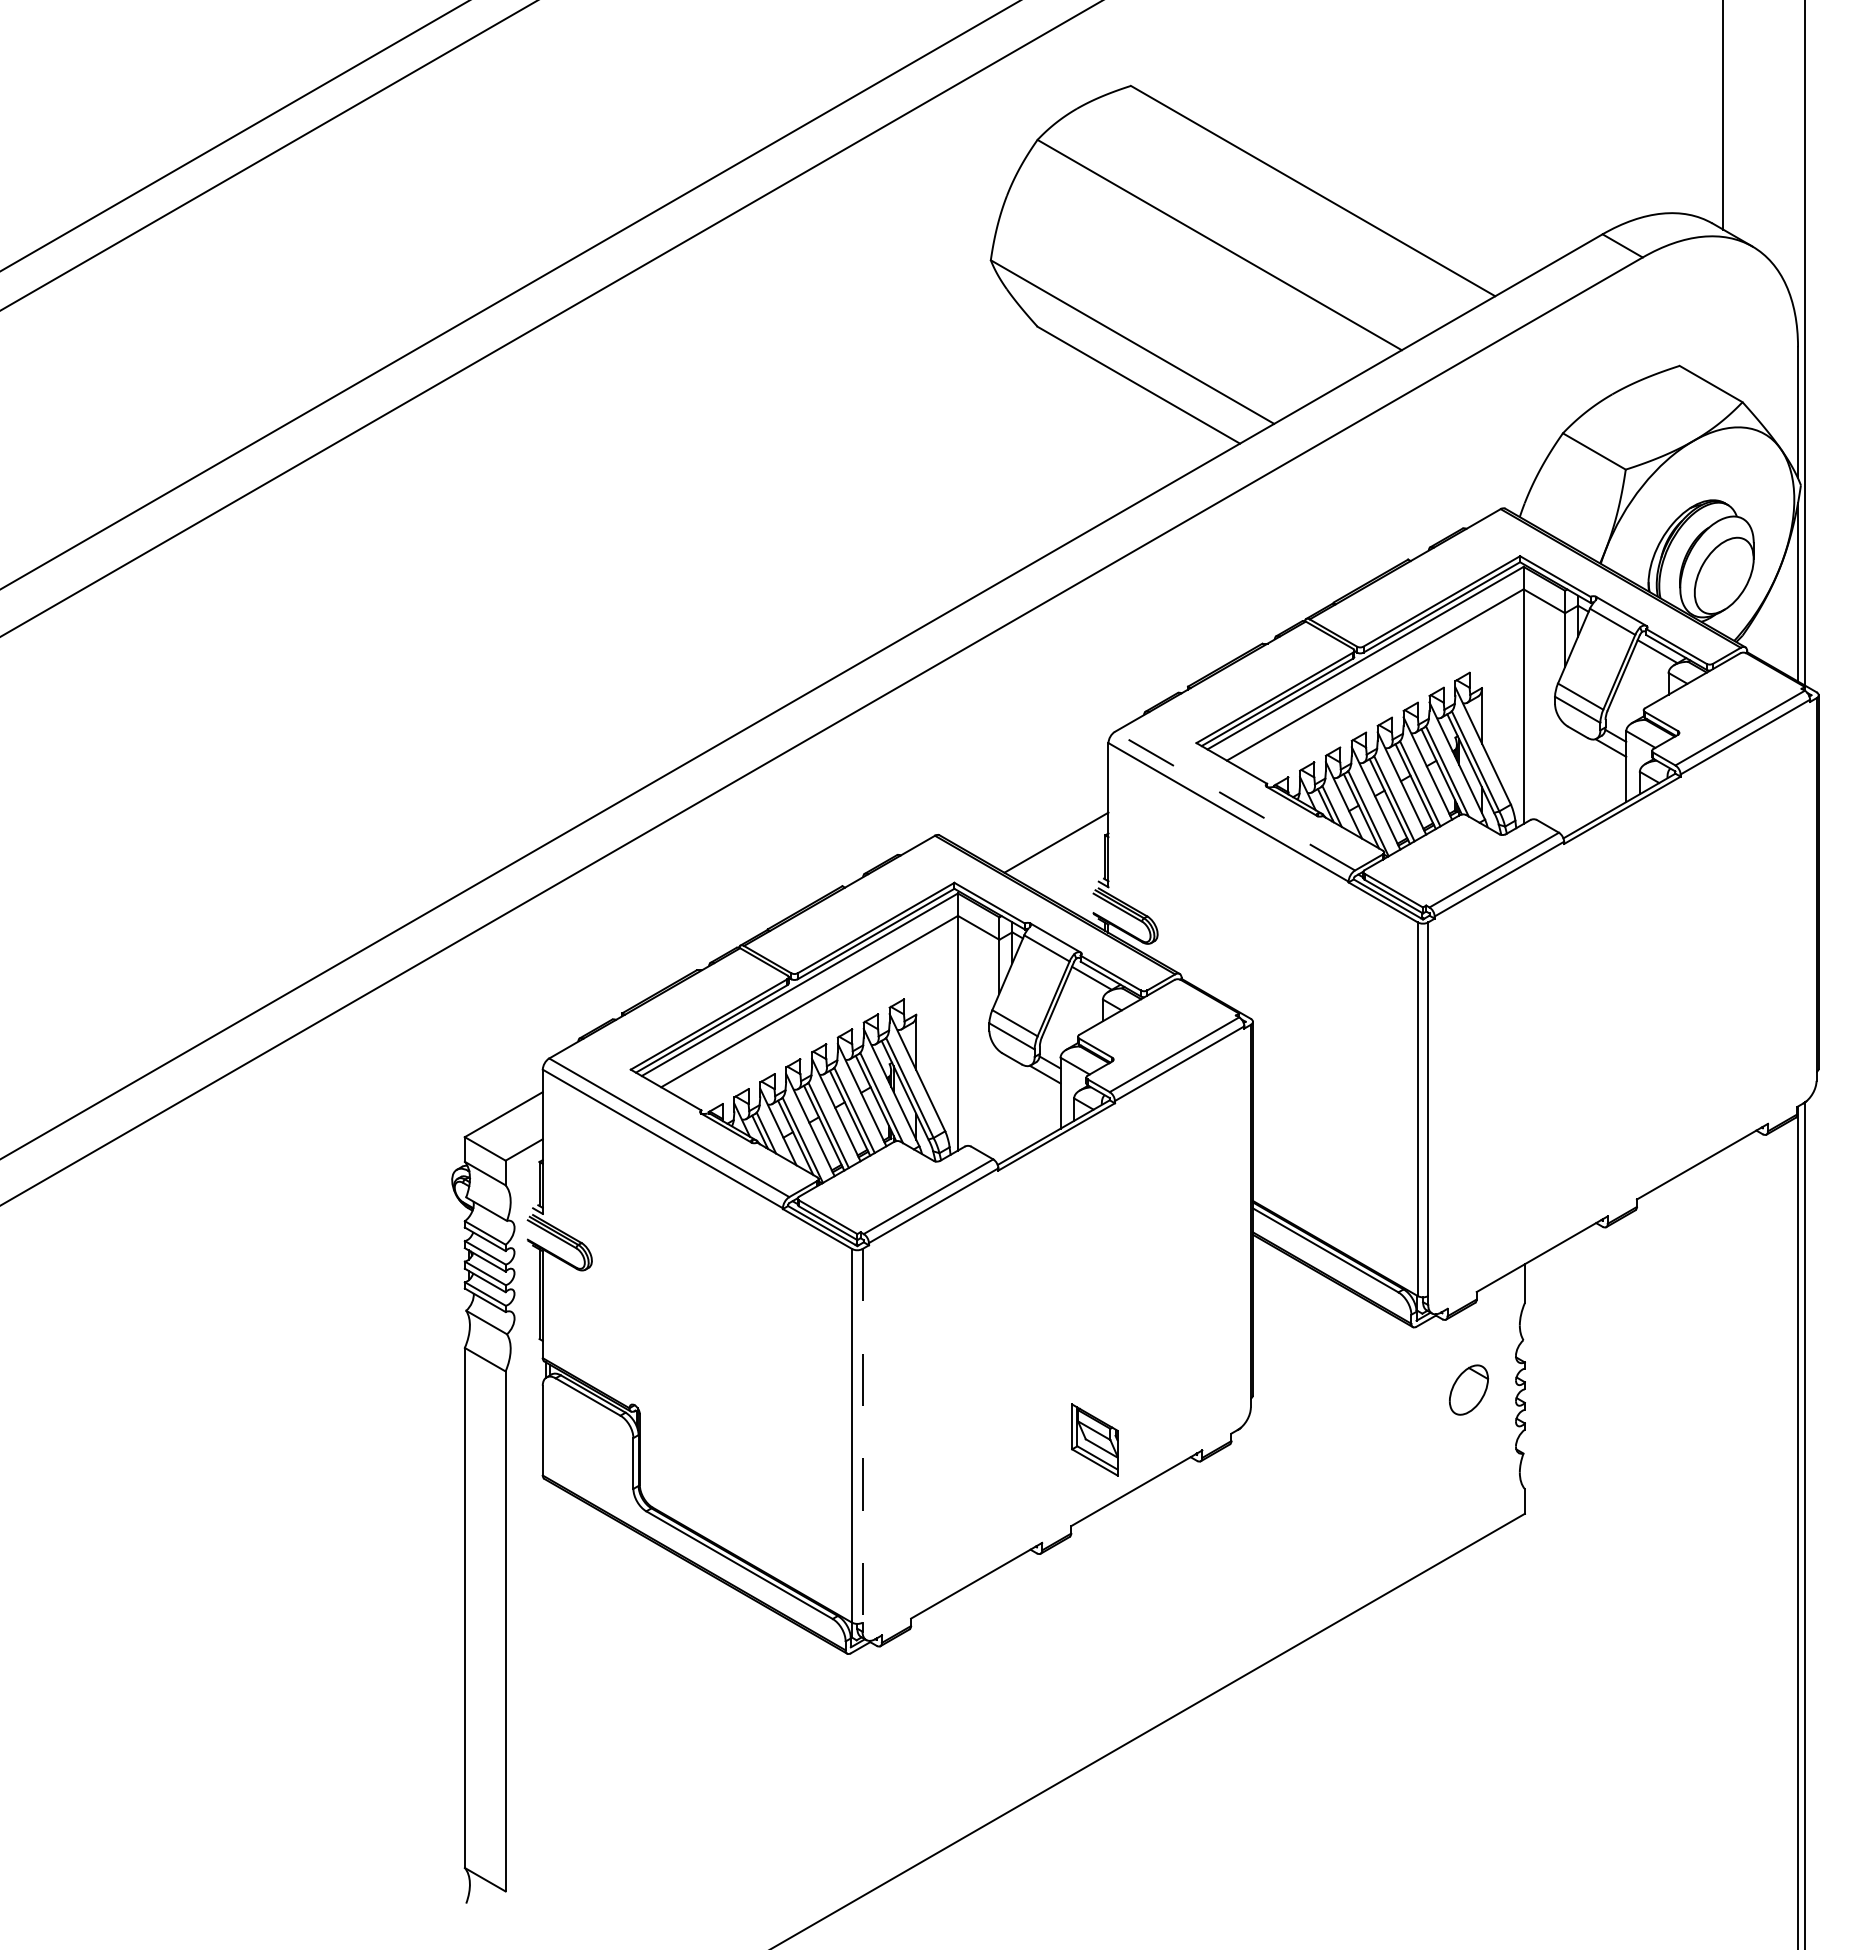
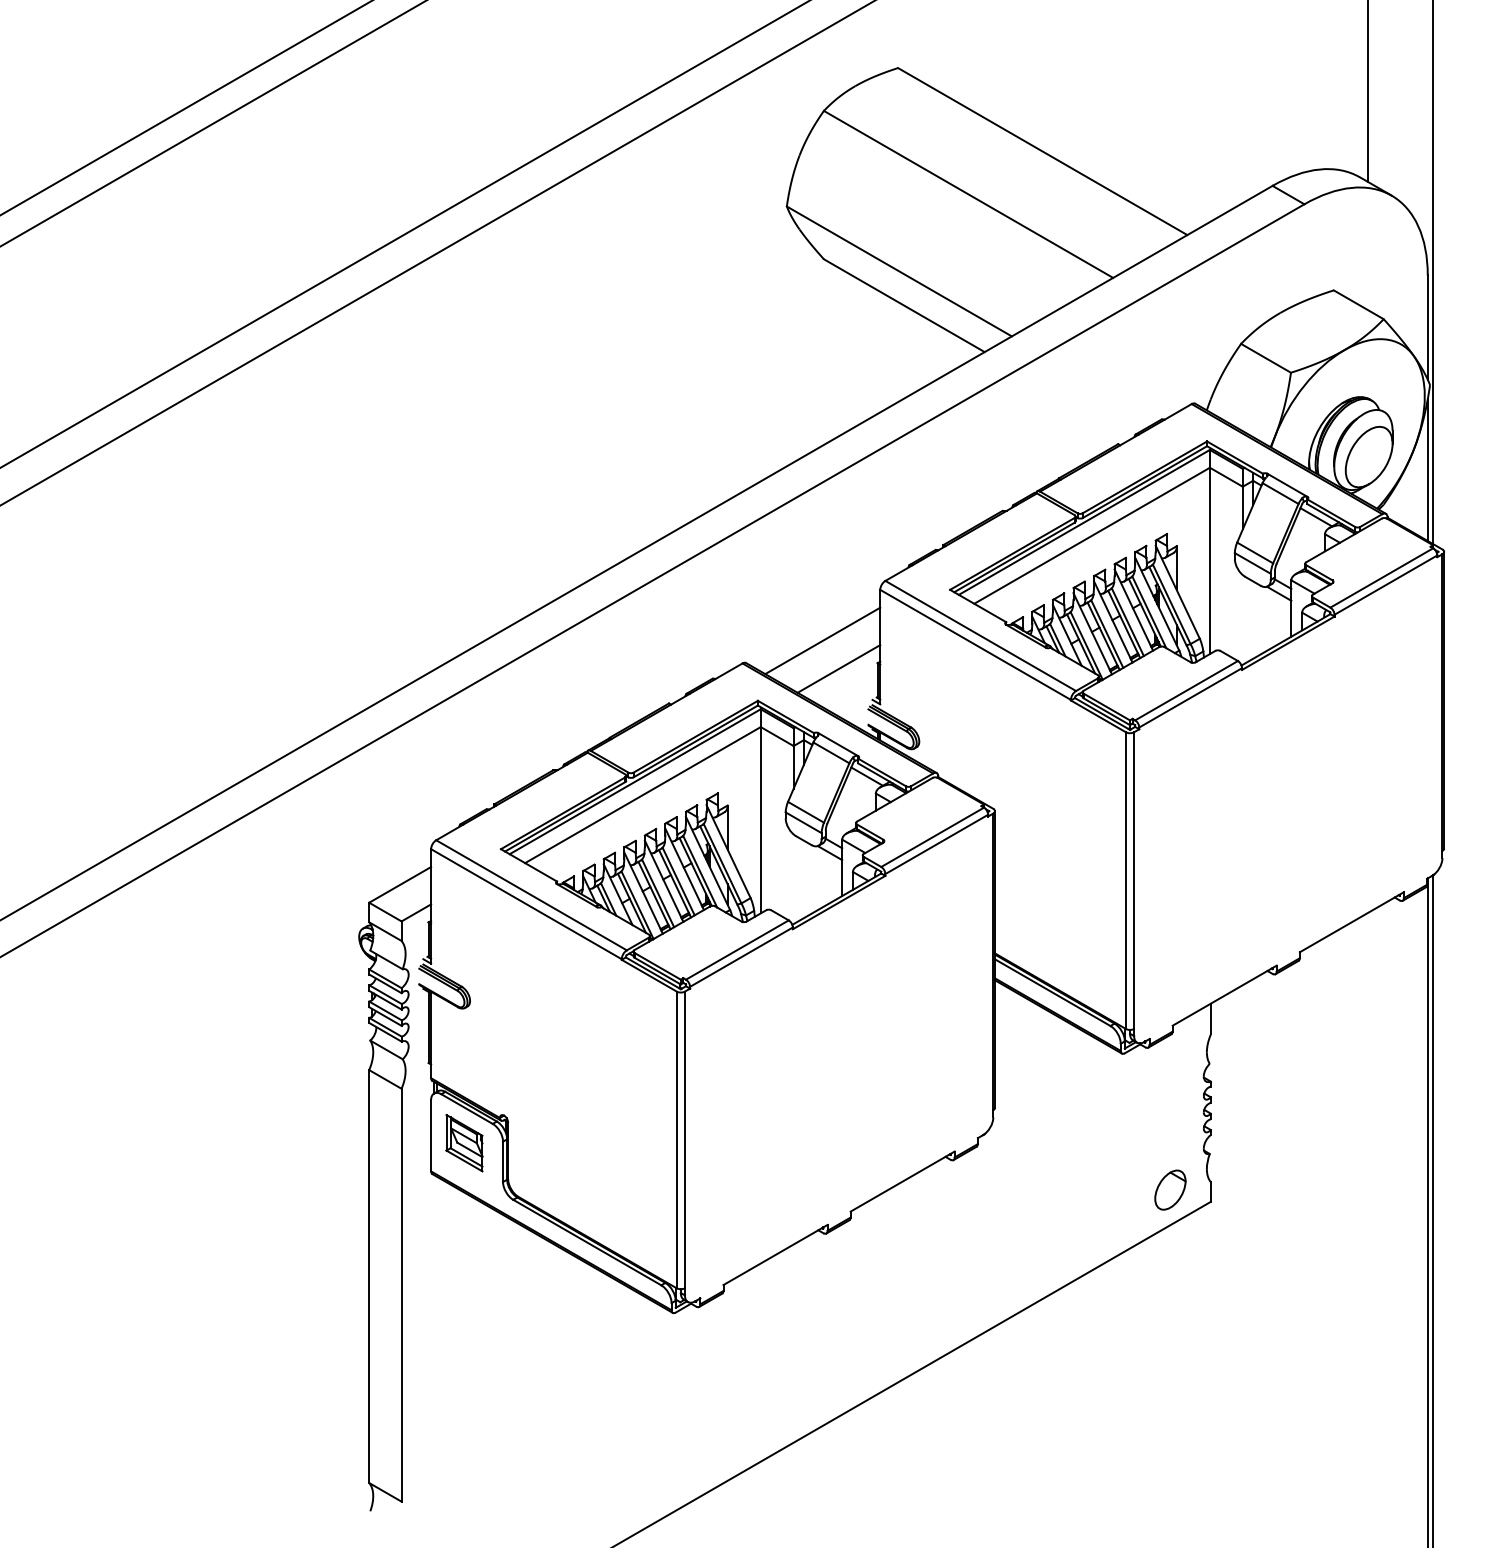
line: (1235, 801) -> (981, 636), dashed -> solid
line: (1035, 807) -> (822, 641), added
part: (1469, 1389) -> (1170, 1189), moved
line: (862, 1435) -> (684, 1139), dashed -> solid
part: (1094, 1439) -> (464, 1142), moved

